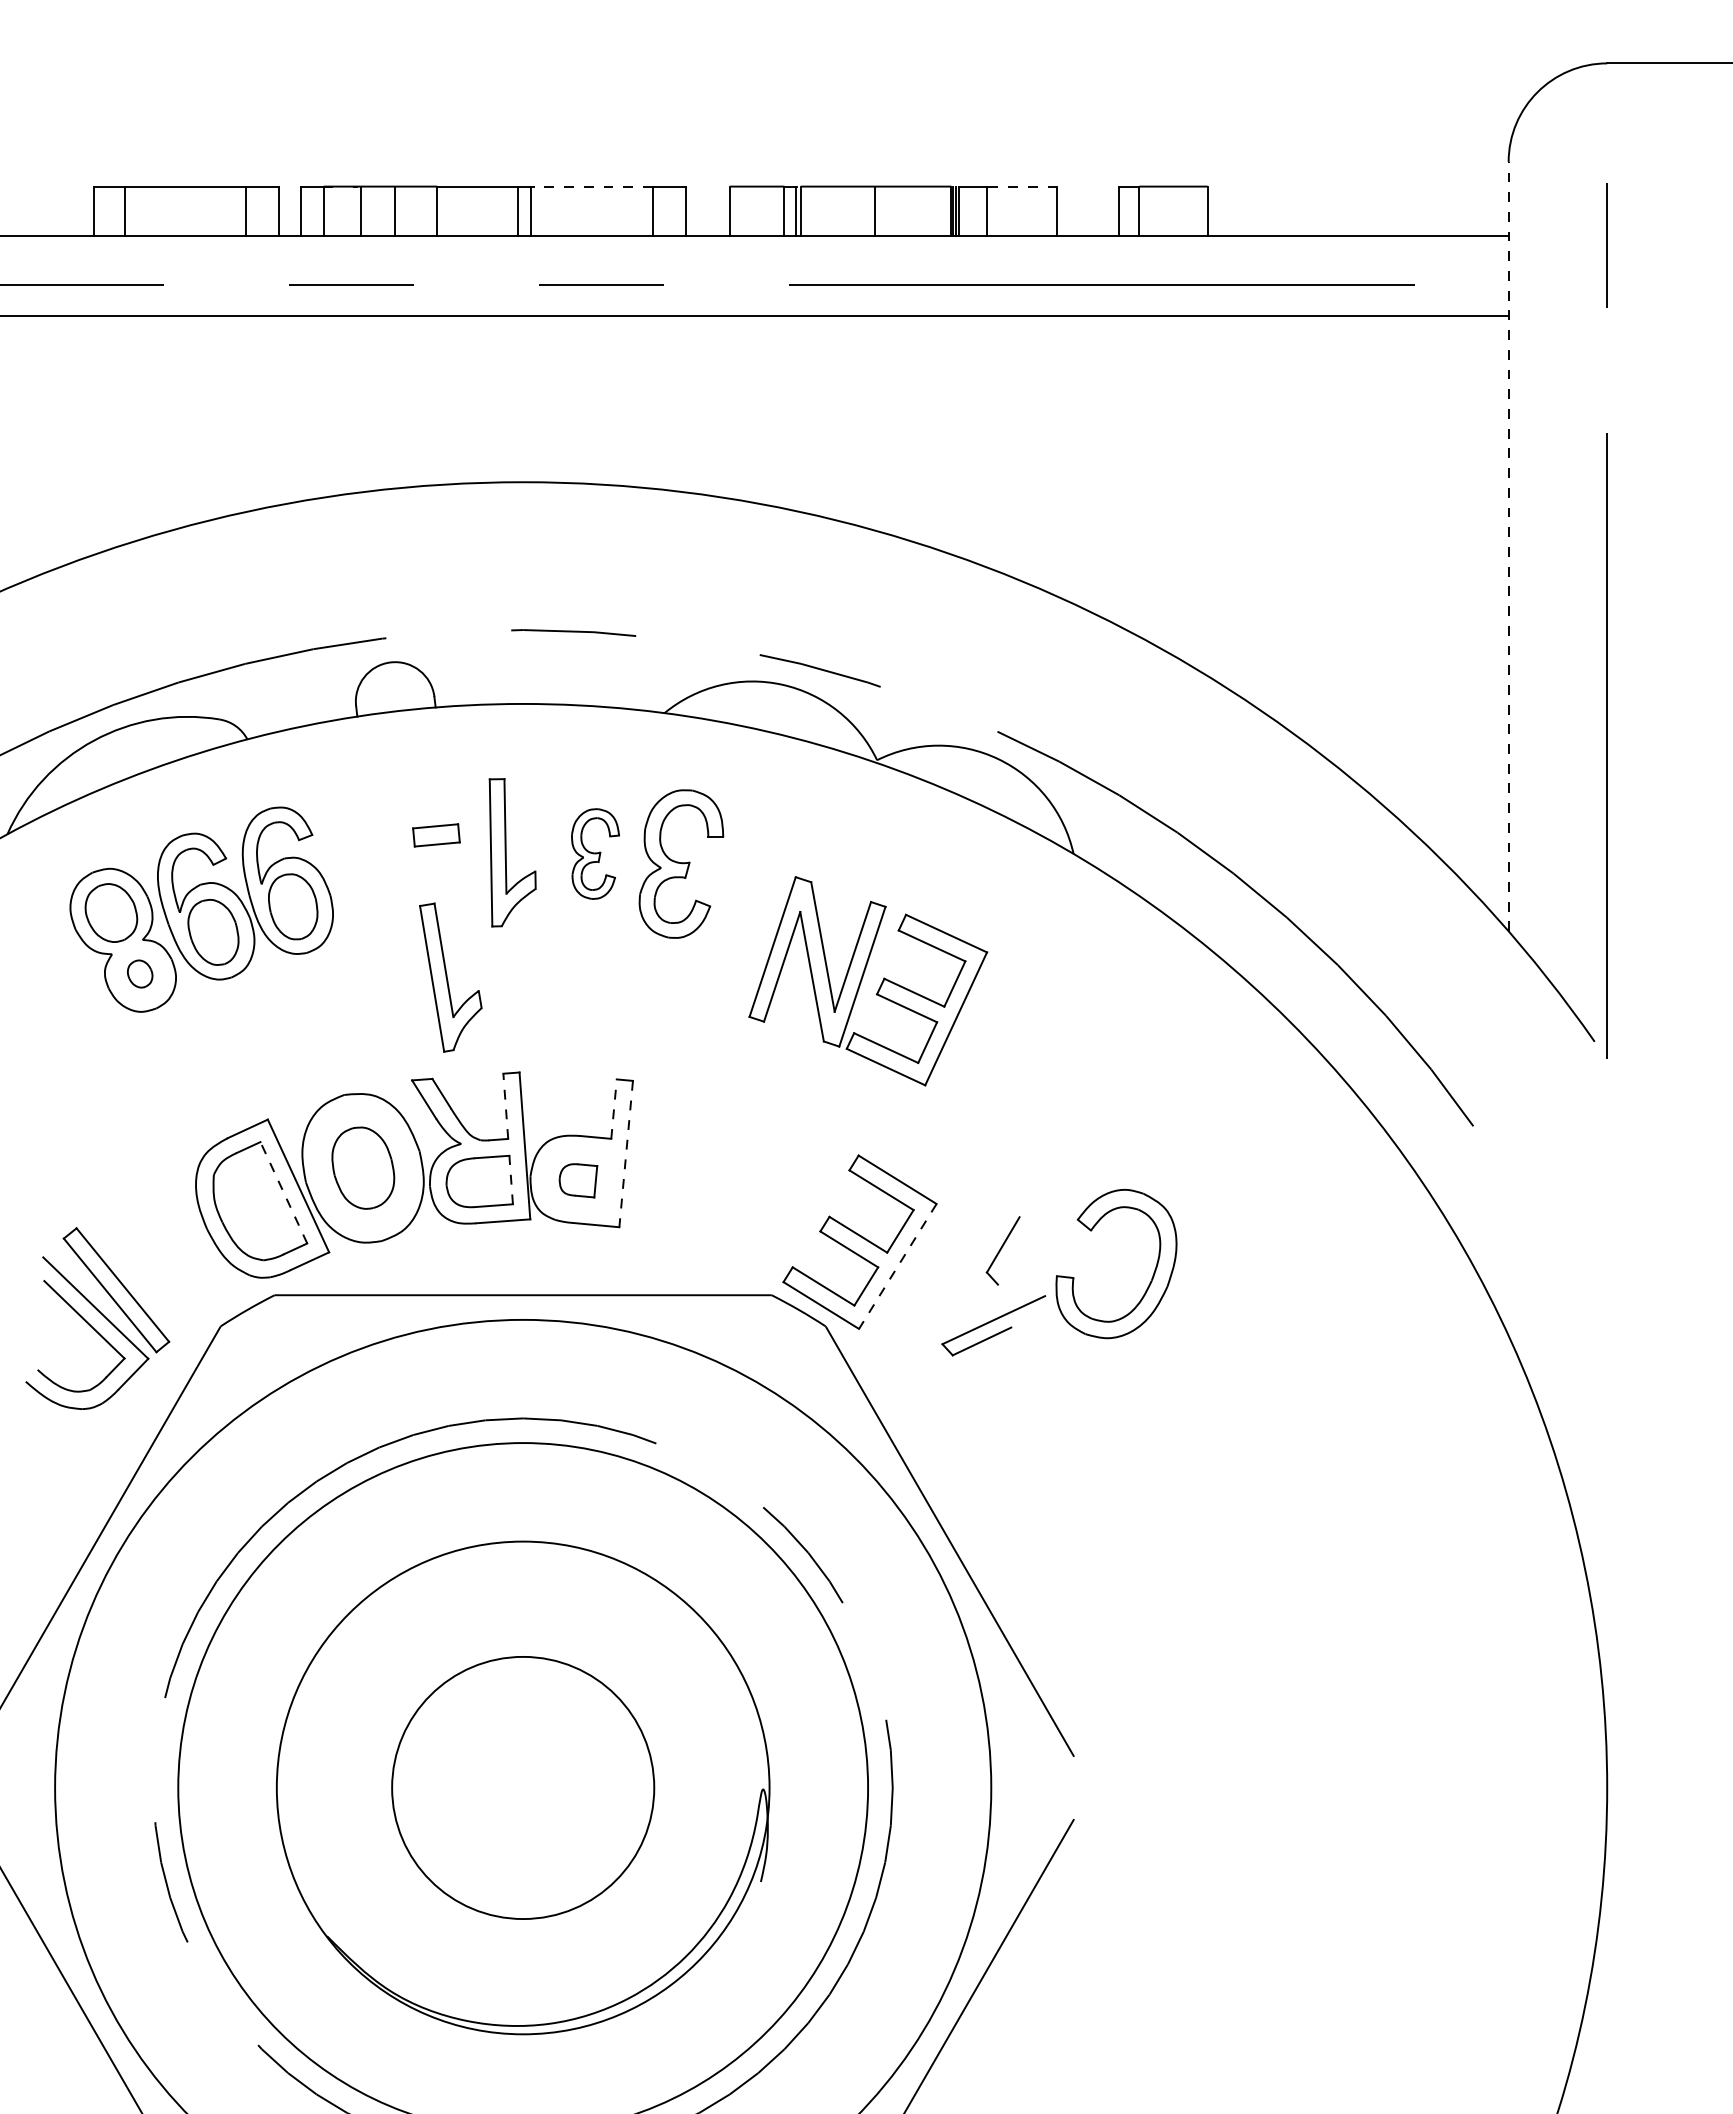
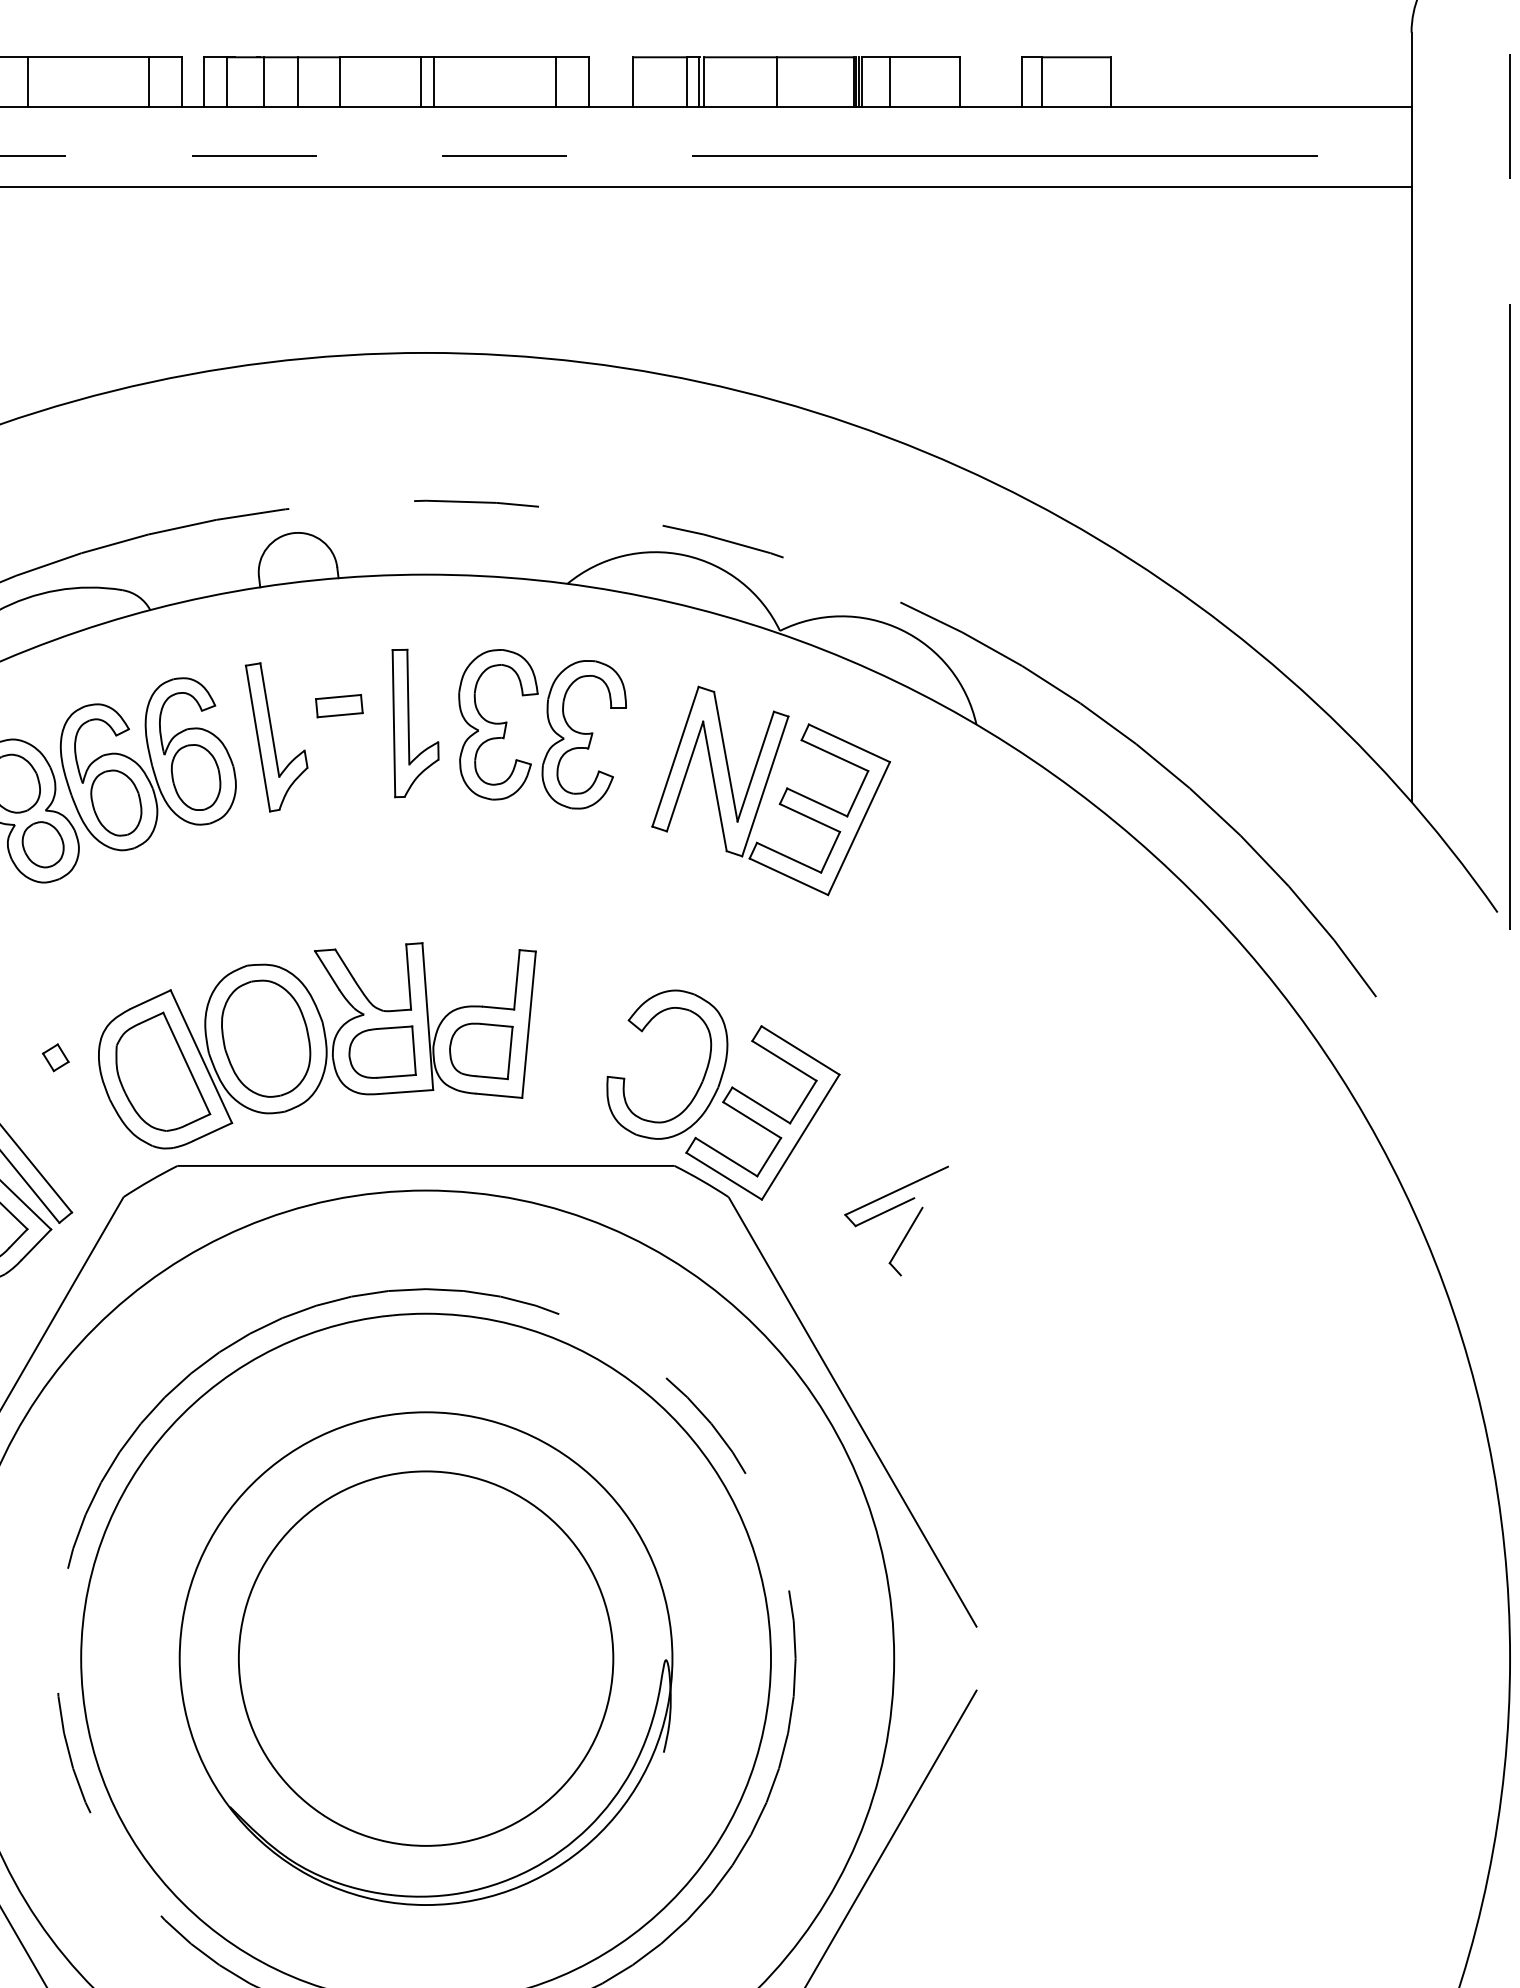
line: (592, 186) -> (495, 57), dashed -> solid
line: (1021, 186) -> (924, 57), dashed -> solid
line: (1508, 546) -> (1411, 417), dashed -> solid
part: (595, 853) -> (498, 724), size x1.67
part: (139, 973) -> (42, 844), size x1.67
part: (450, 977) -> (276, 737), moved
part: (862, 980) -> (765, 790), moved
line: (505, 1106) -> (408, 977), dashed -> solid
line: (614, 1109) -> (517, 980), dashed -> solid
line: (626, 1154) -> (529, 1025), dashed -> solid
part: (363, 1168) -> (266, 1039), size x1.43
line: (511, 1179) -> (414, 1050), dashed -> solid
part: (578, 1180) -> (481, 1051), size x1.67
part: (152, 1186) -> (55, 1057), added
line: (283, 1192) -> (186, 1063), dashed -> solid
part: (1002, 1250) -> (905, 1241), moved
line: (897, 1266) -> (800, 1137), dashed -> solid
part: (1152, 1275) -> (703, 1076), moved
circle: (522, 1787) -> (425, 1658), size x1.43

